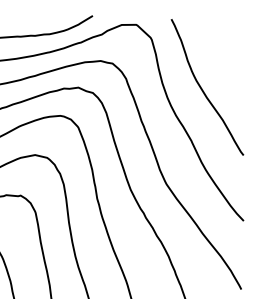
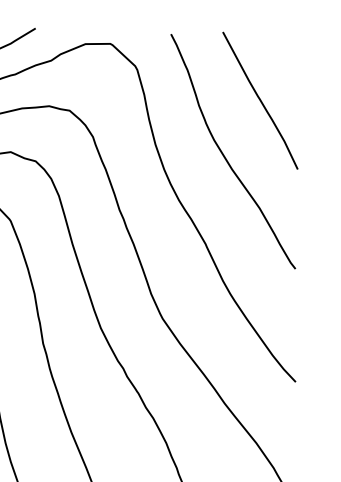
curve: (223, 57) -> (260, 100), added

